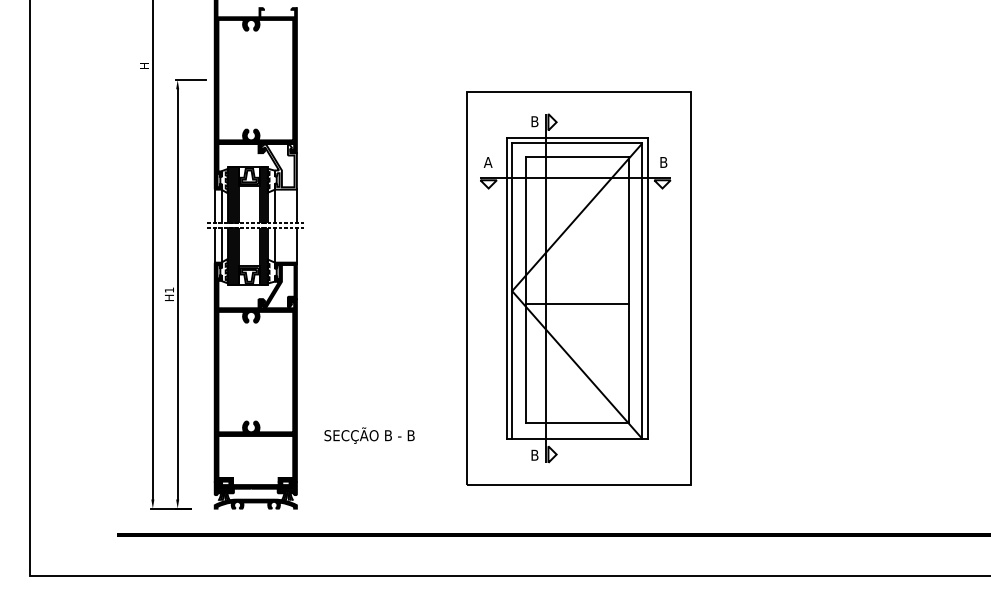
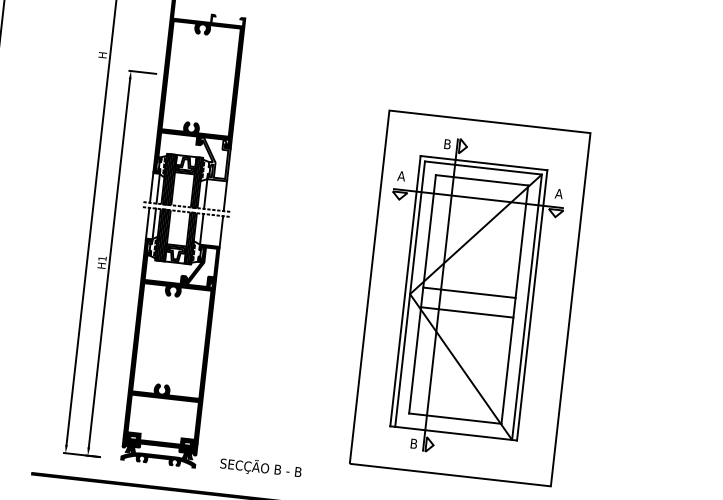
text: (663, 162) -> (558, 193), B -> A
line: (576, 282) -> (468, 292), added
text: (369, 435) -> (260, 467), moved

